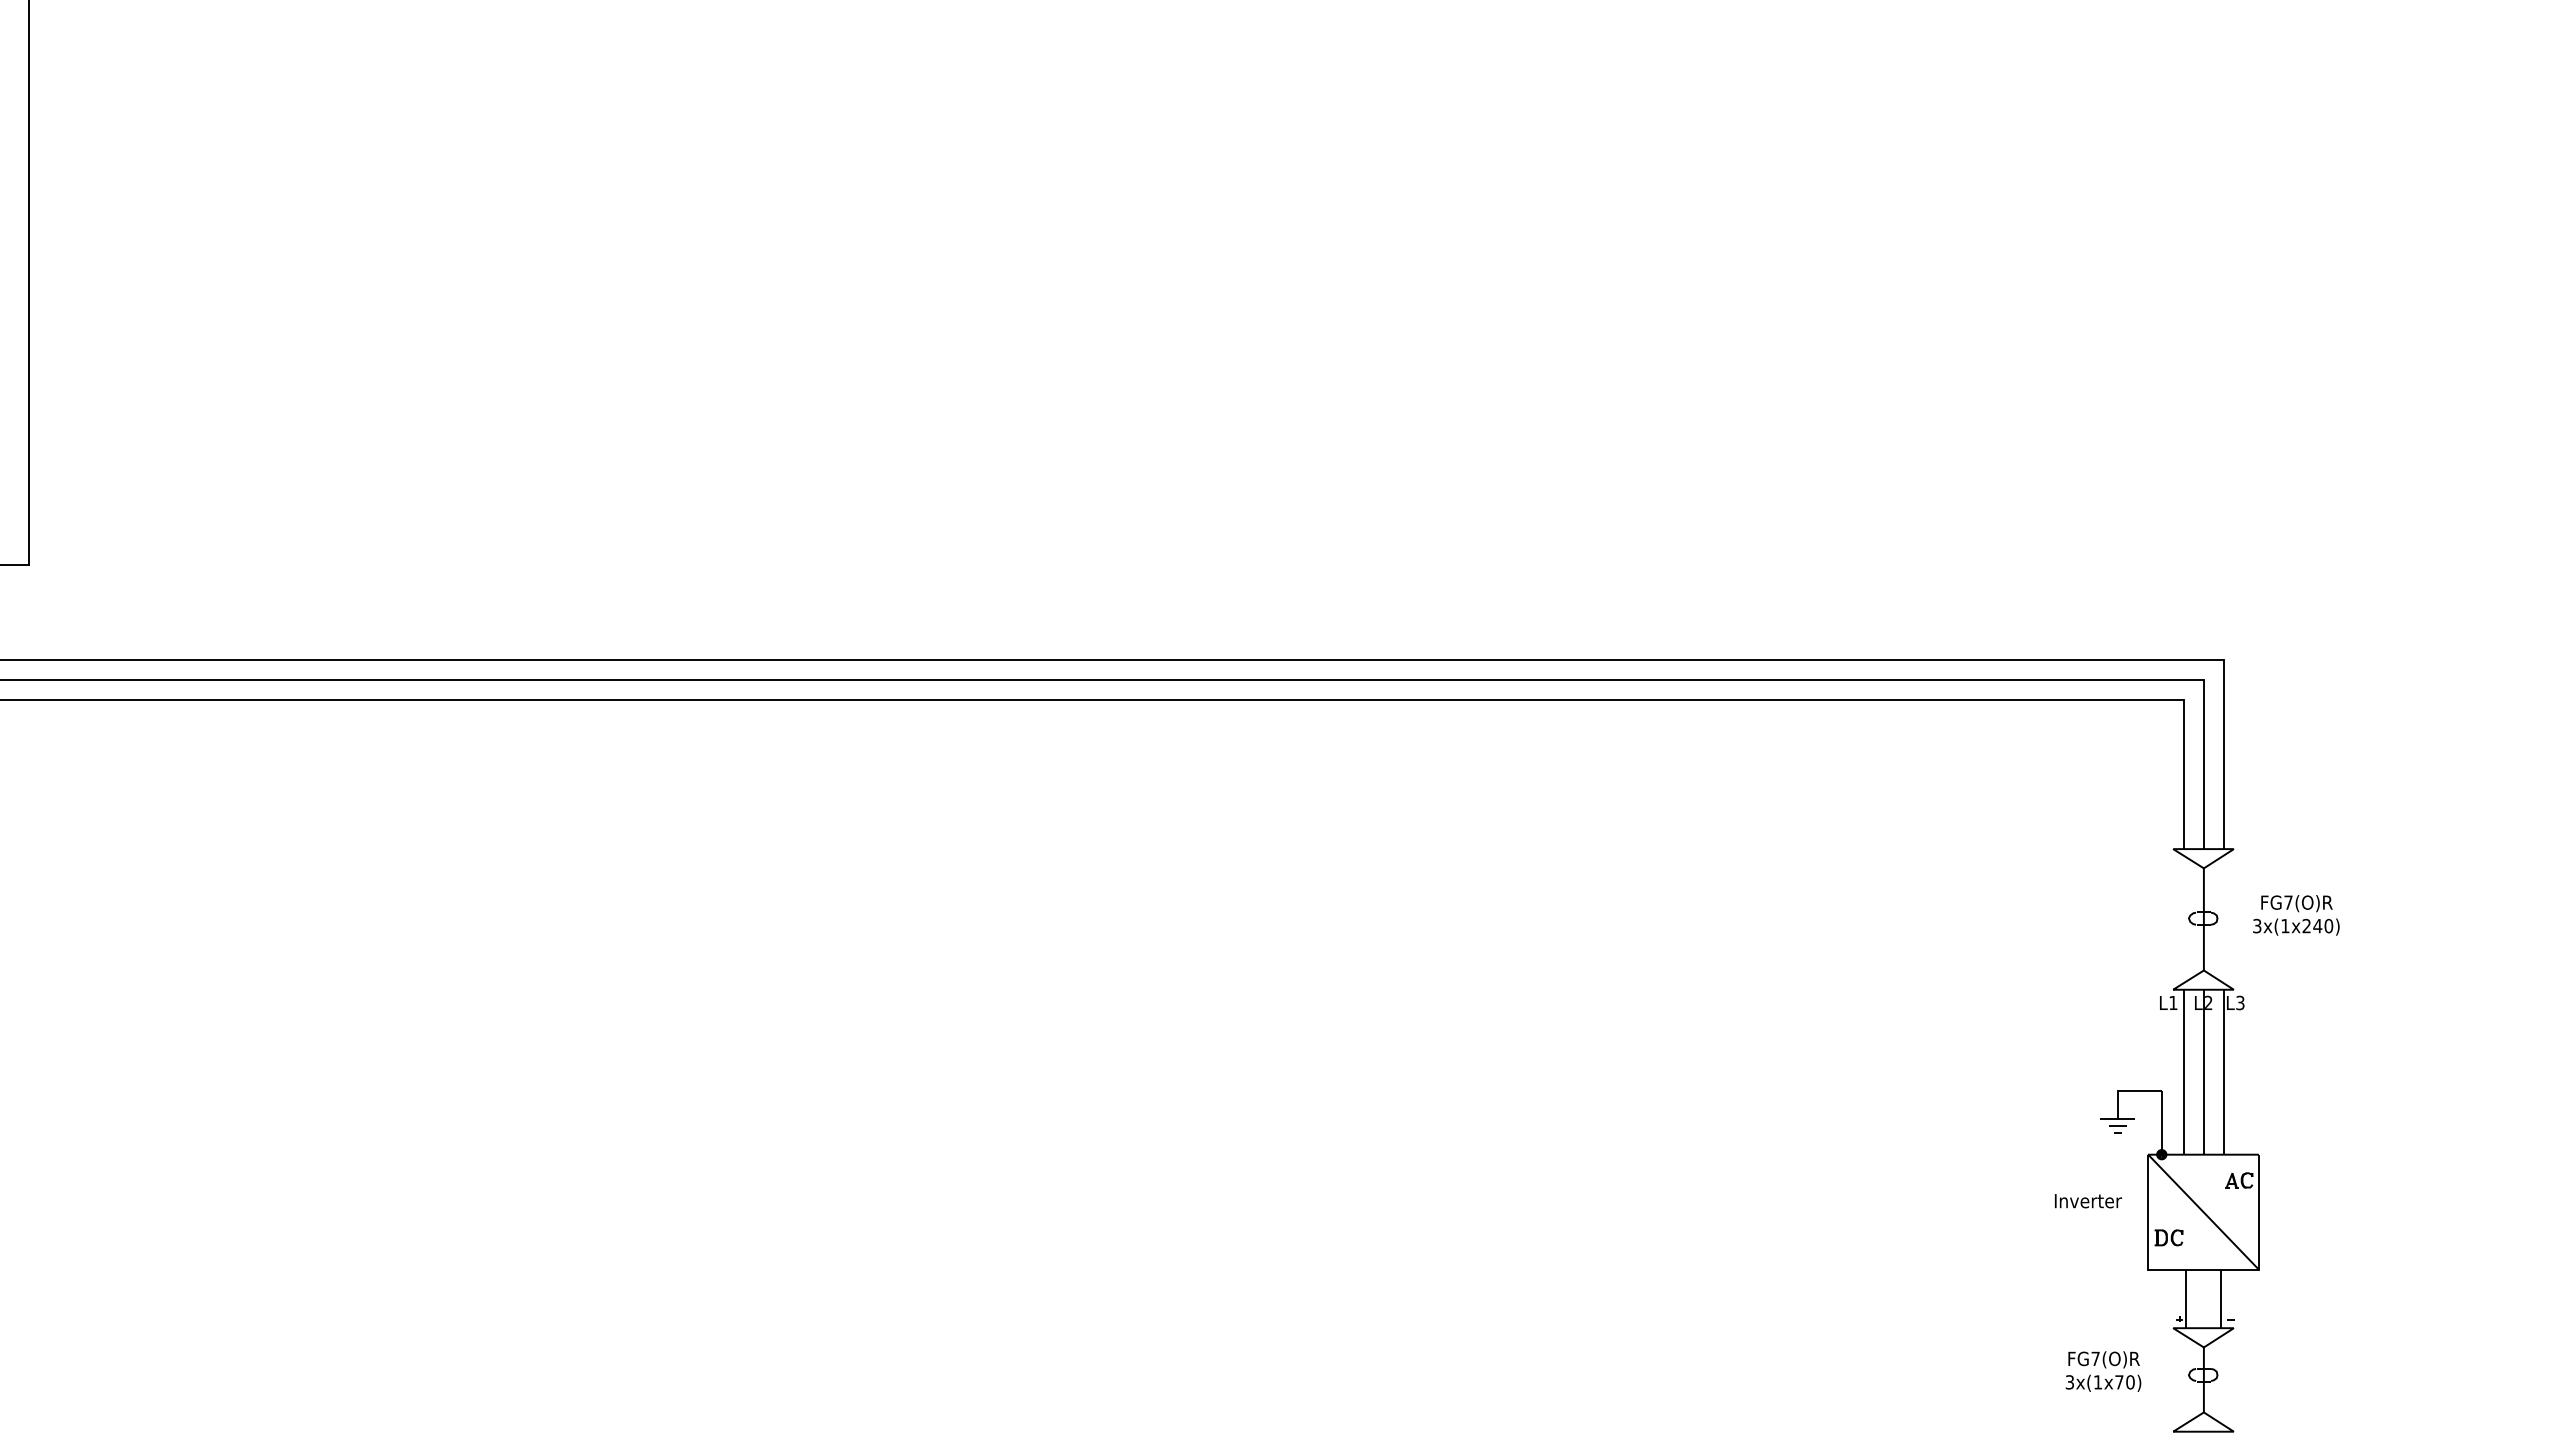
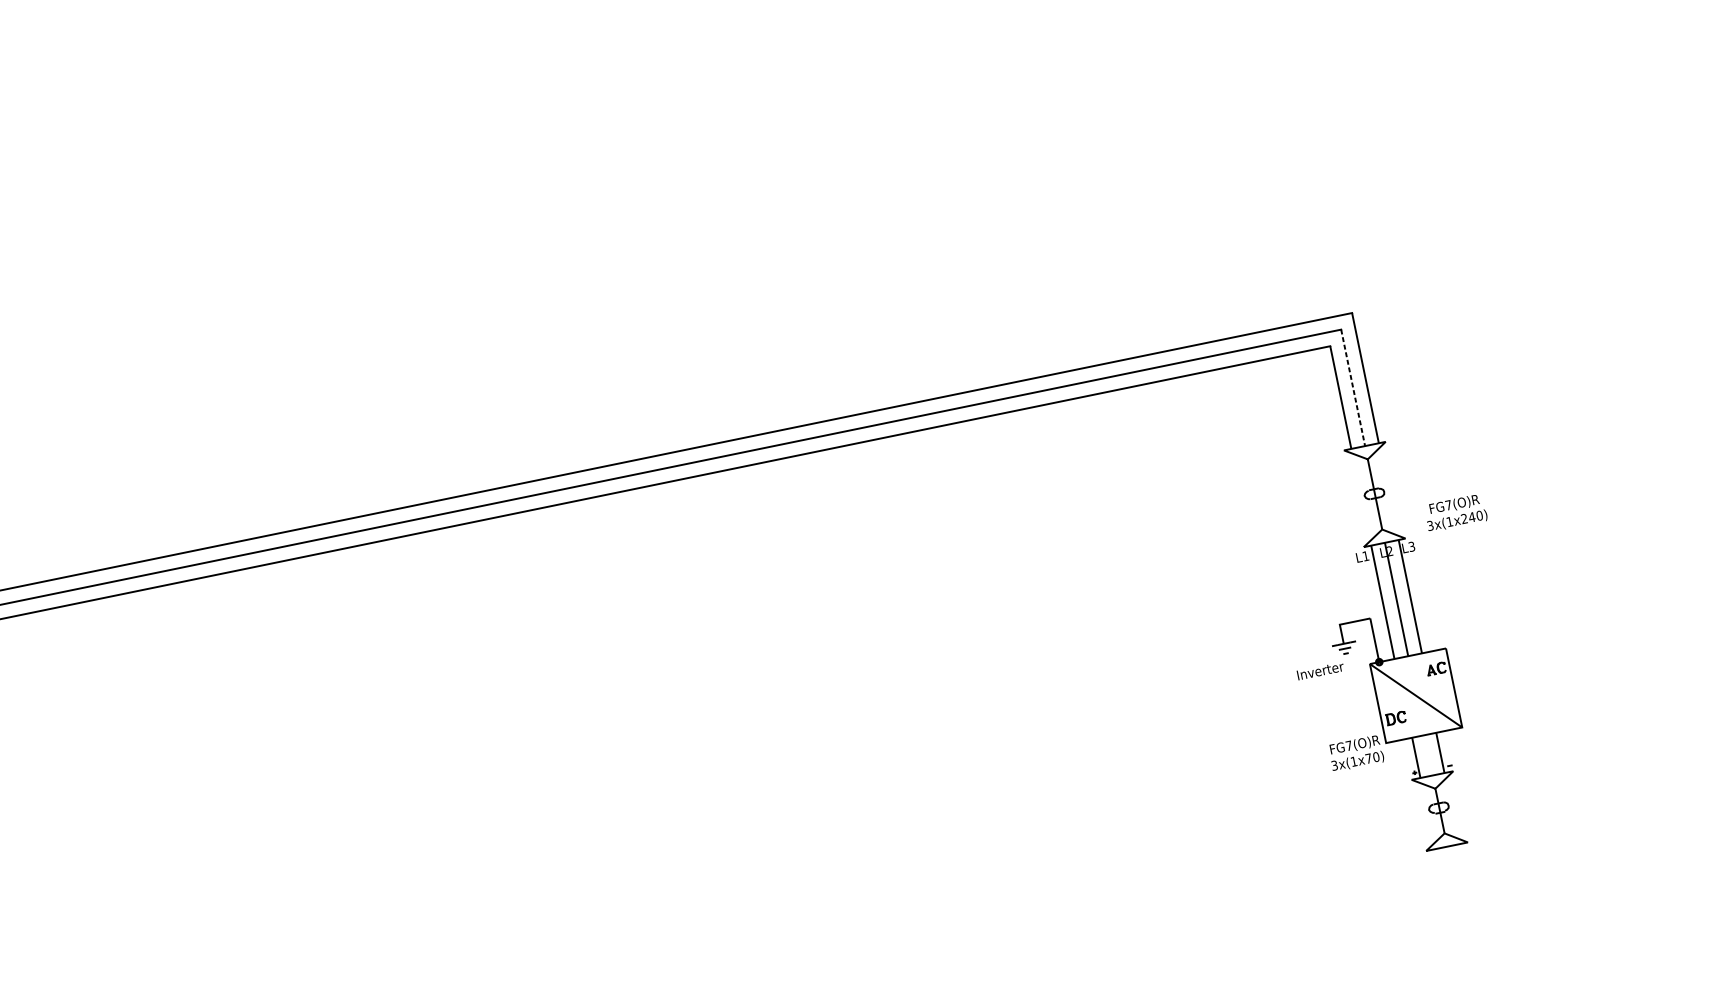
line: (2203, 764) -> (1352, 387), solid -> dashed
text: (2296, 915) -> (1455, 513), moved
text: (2088, 1201) -> (1320, 671), moved
text: (2103, 1371) -> (1356, 753), moved

